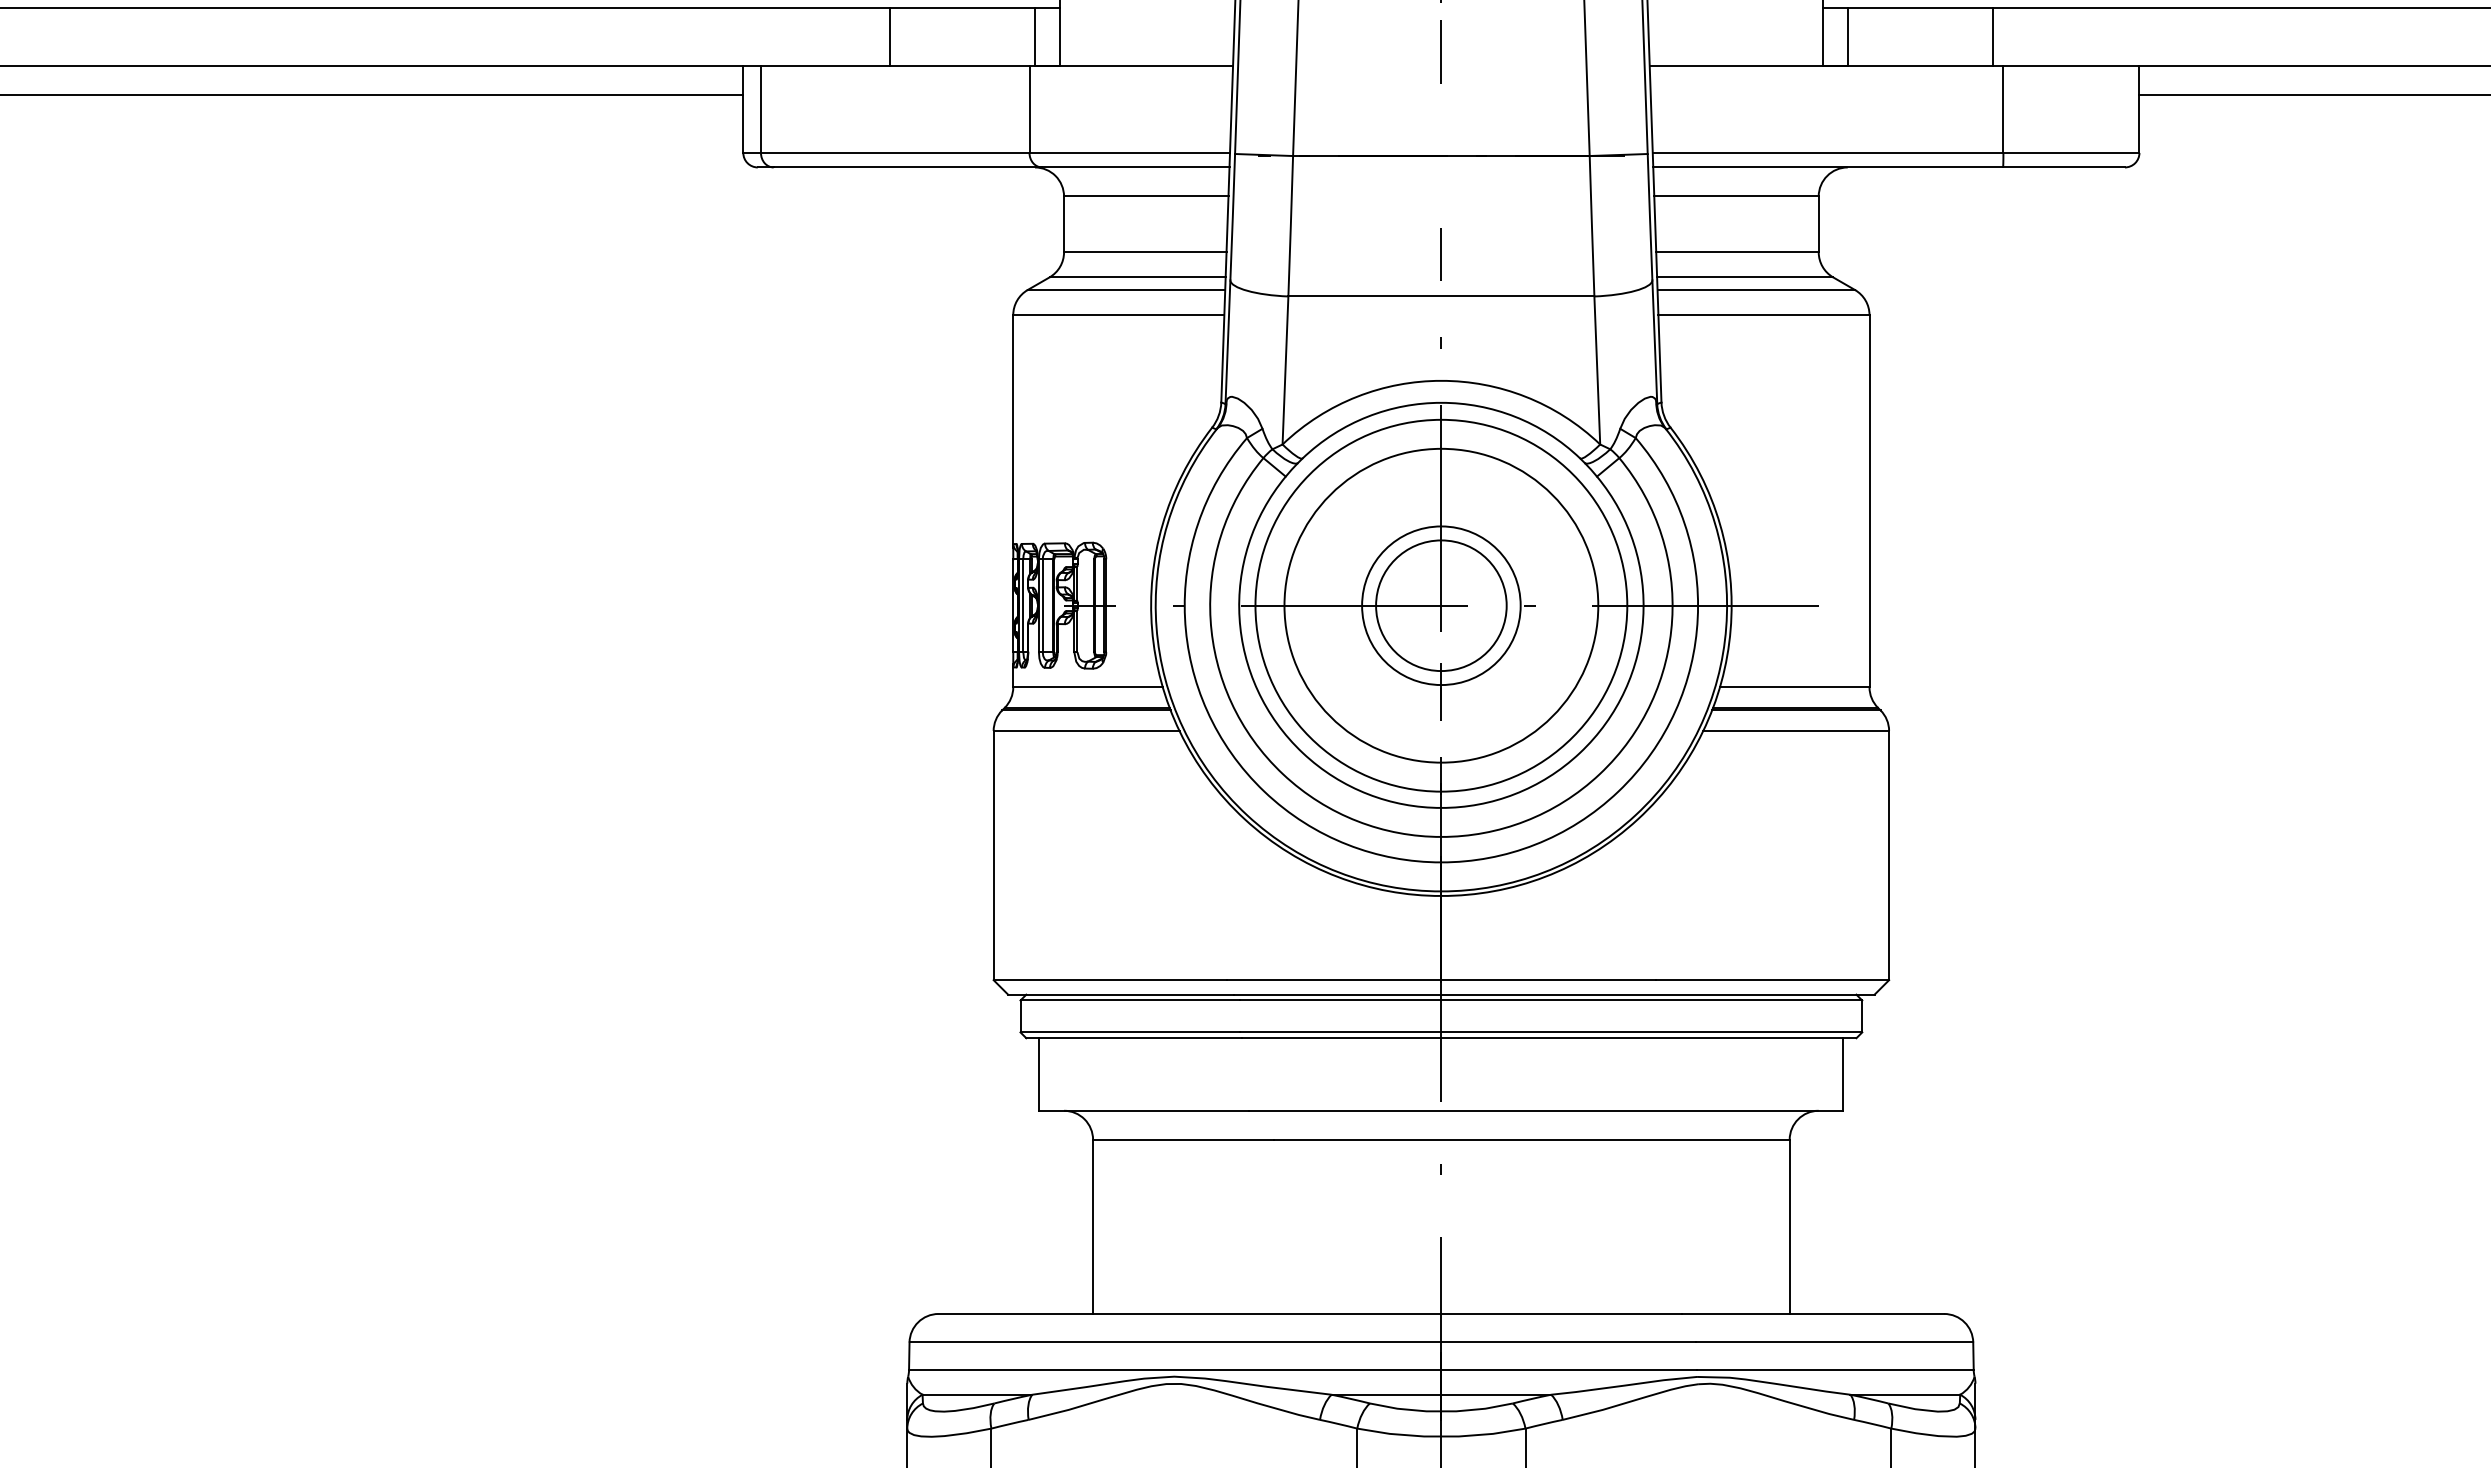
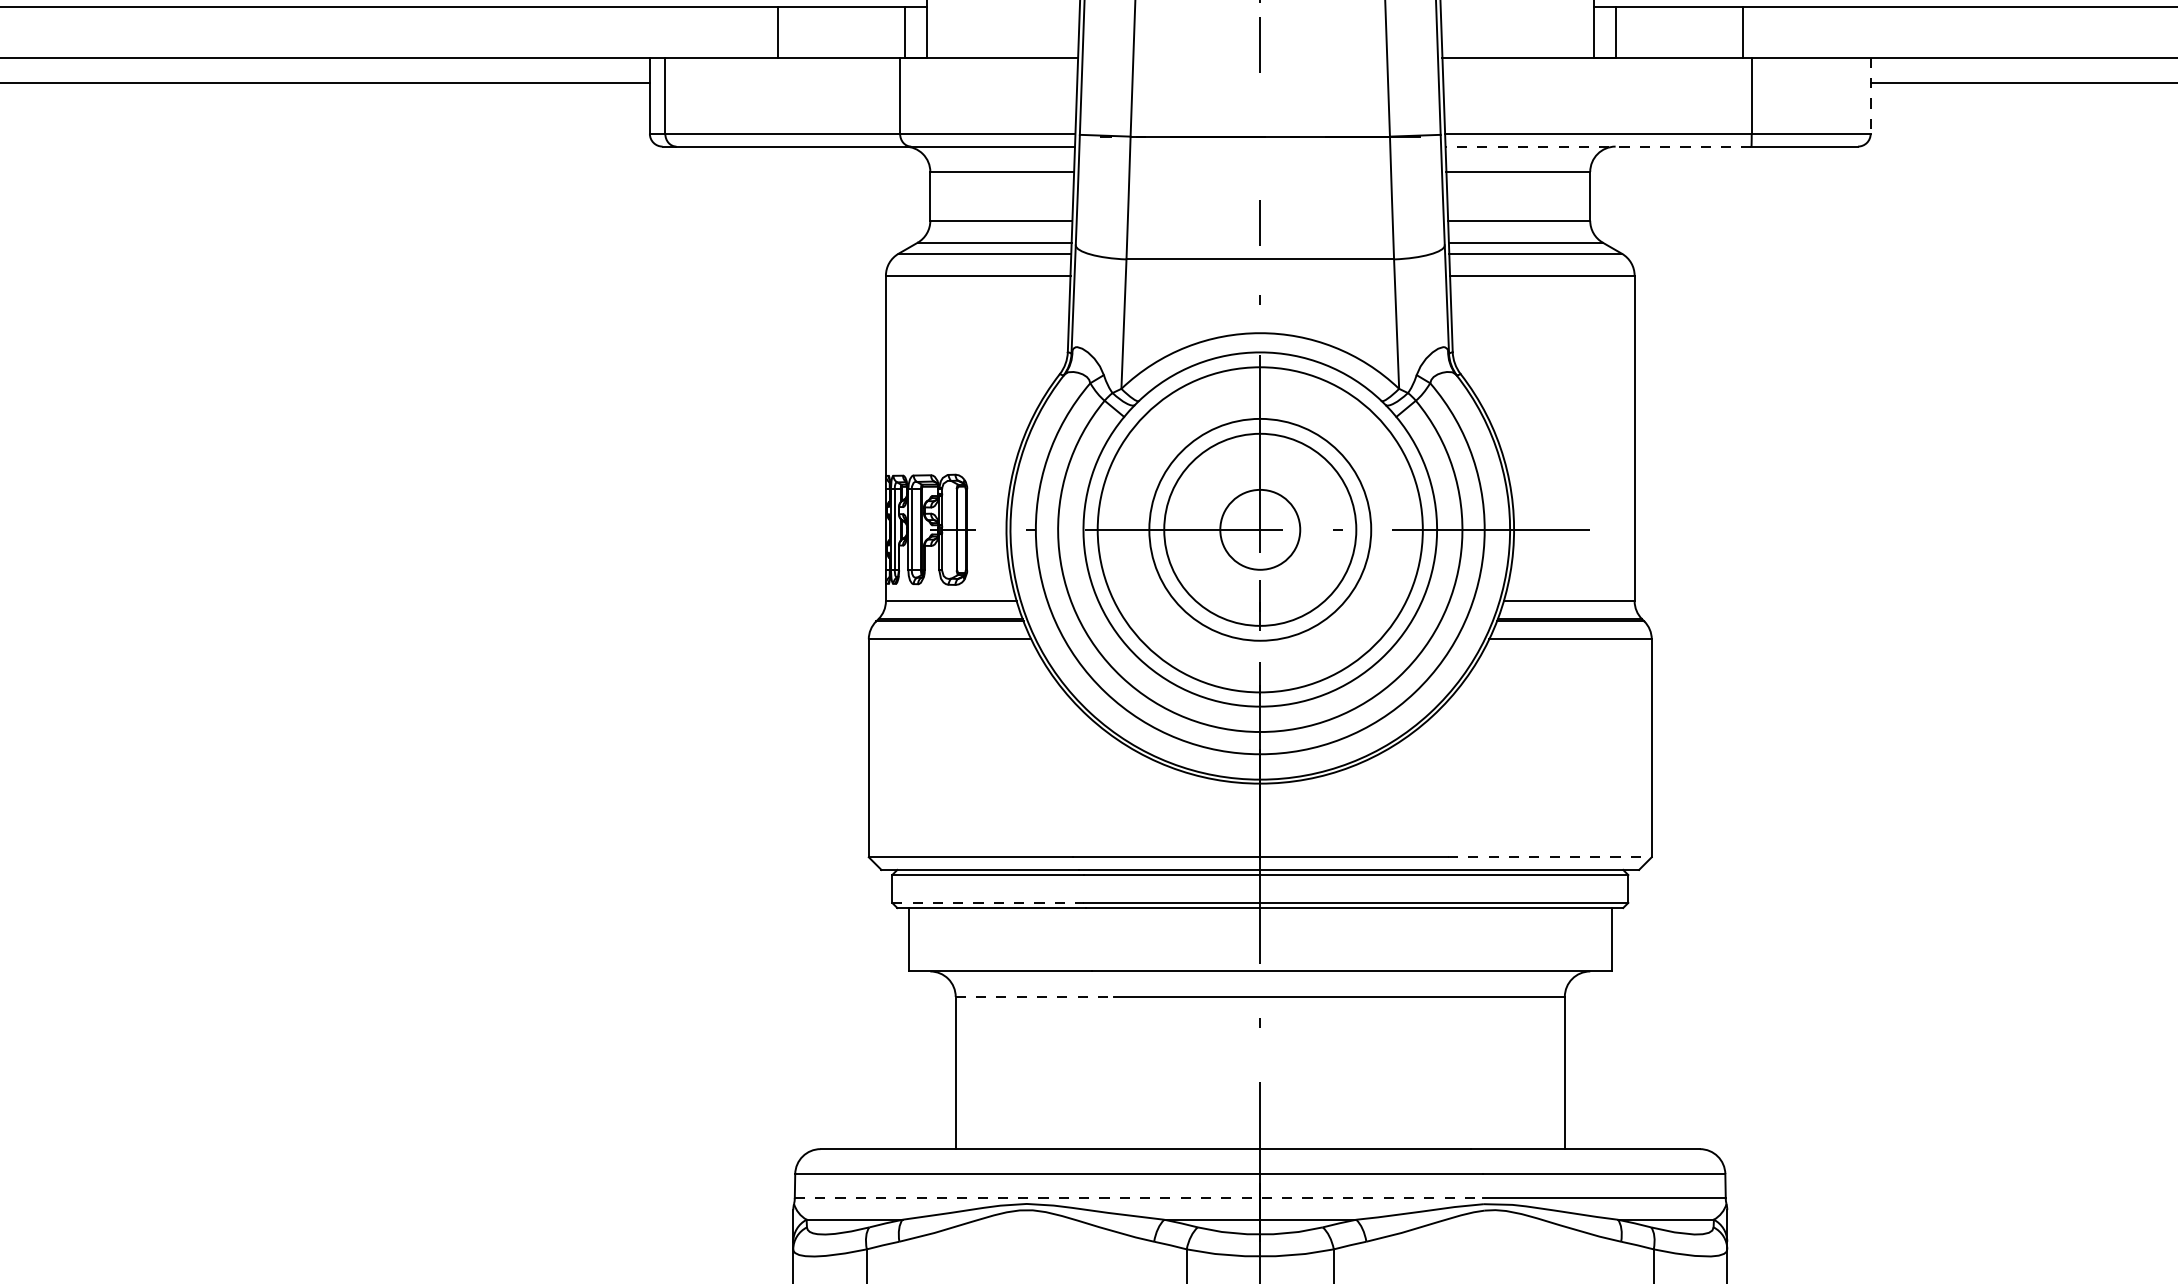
line: (2139, 109) -> (1870, 95), solid -> dashed
line: (1828, 167) -> (1598, 146), solid -> dashed
circle: (1441, 605) -> (1260, 529), size x0.7
circle: (1441, 605) -> (1260, 529), size x0.7
circle: (1441, 605) -> (1260, 529), size x1.6
line: (1772, 980) -> (1549, 857), solid -> dashed
line: (1130, 1032) -> (988, 903), solid -> dashed
line: (1183, 1139) -> (1034, 996), solid -> dashed
line: (1302, 1370) -> (1138, 1198), solid -> dashed

